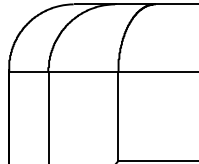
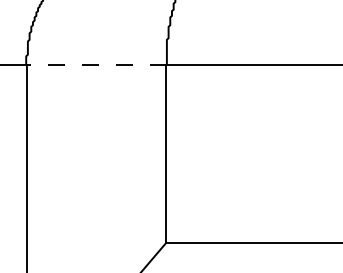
line: (83, 72) -> (96, 65), solid -> dashed

